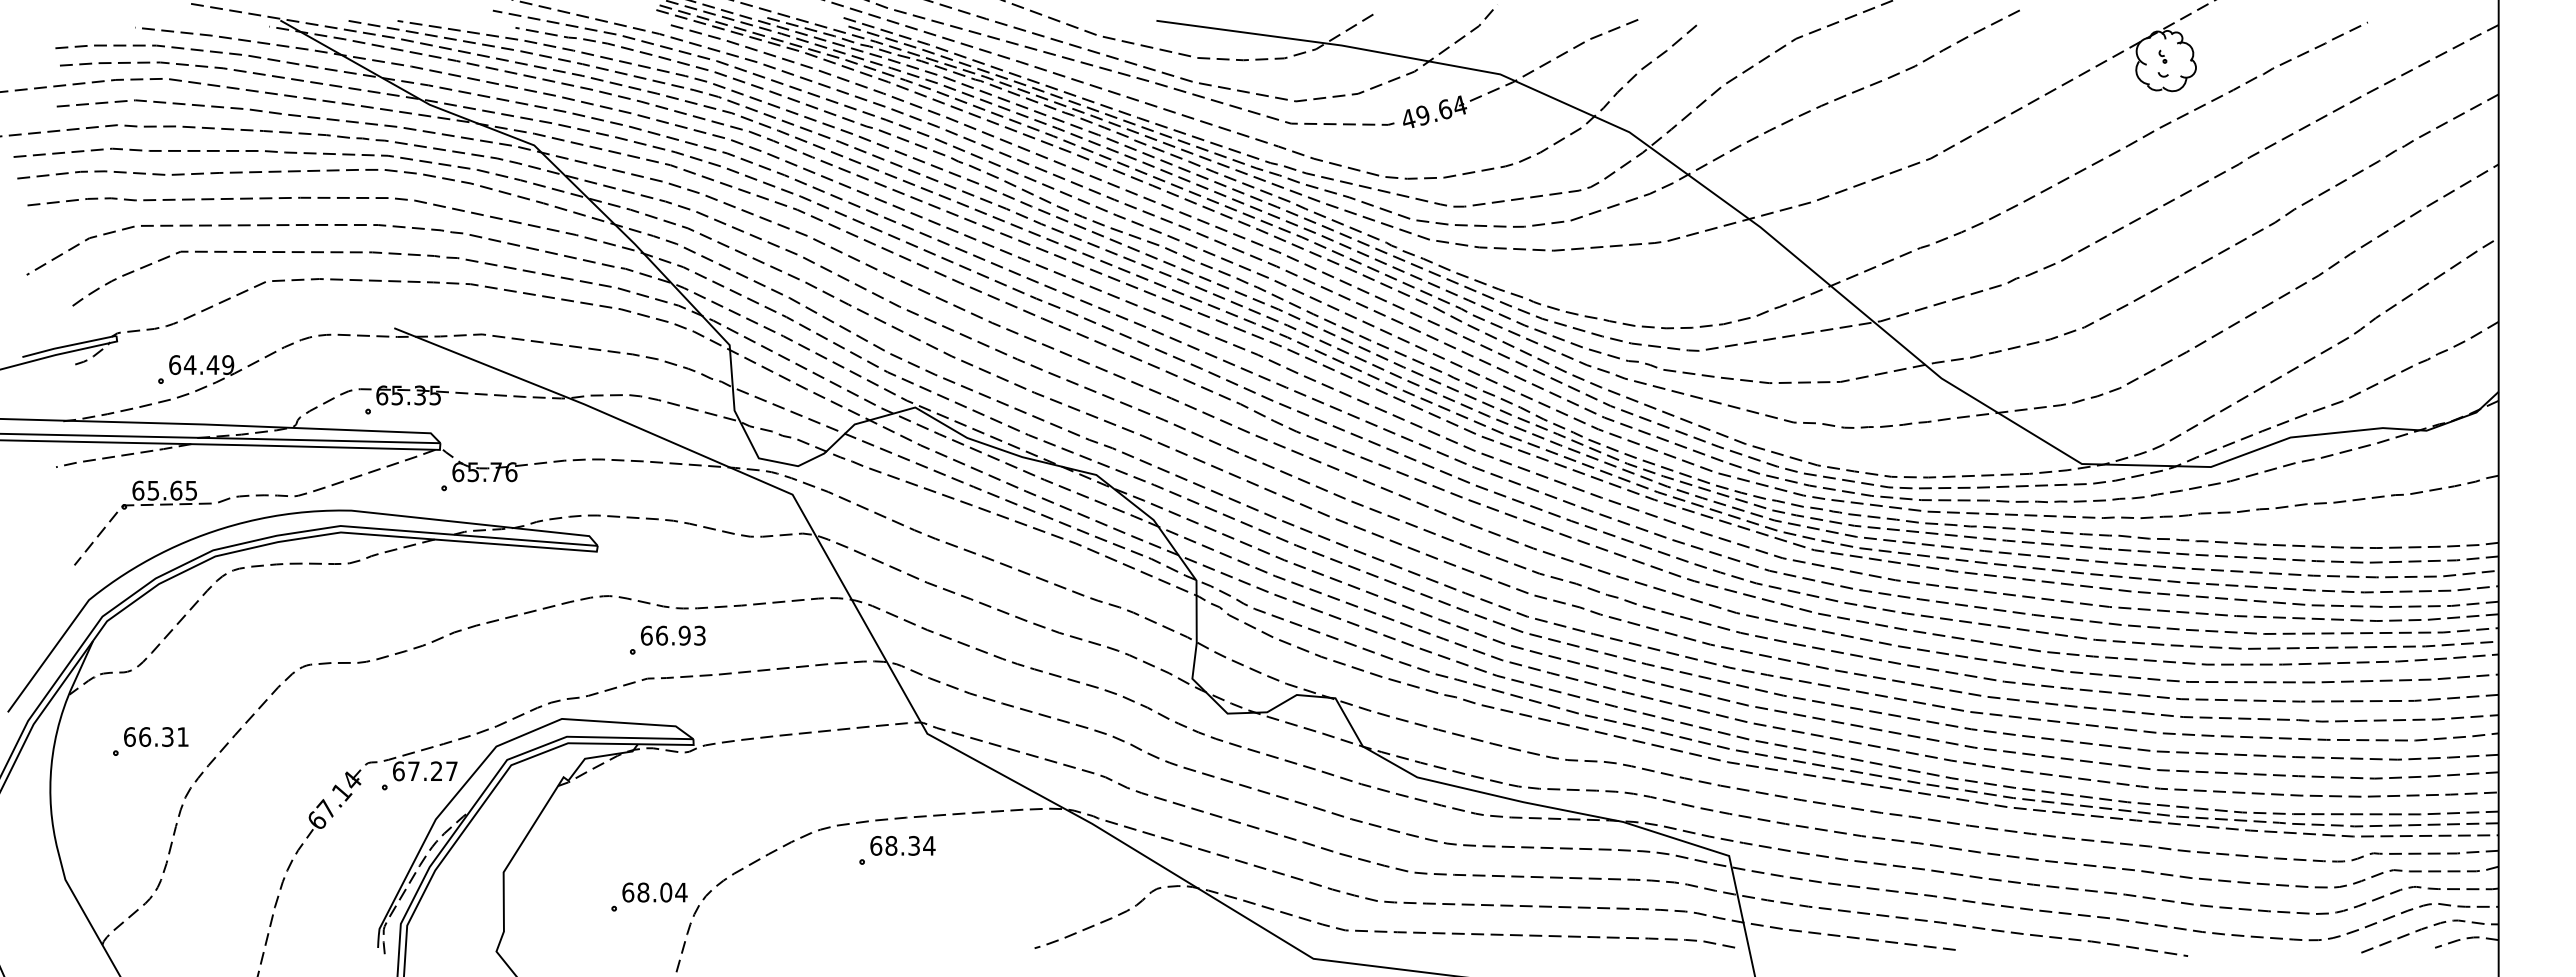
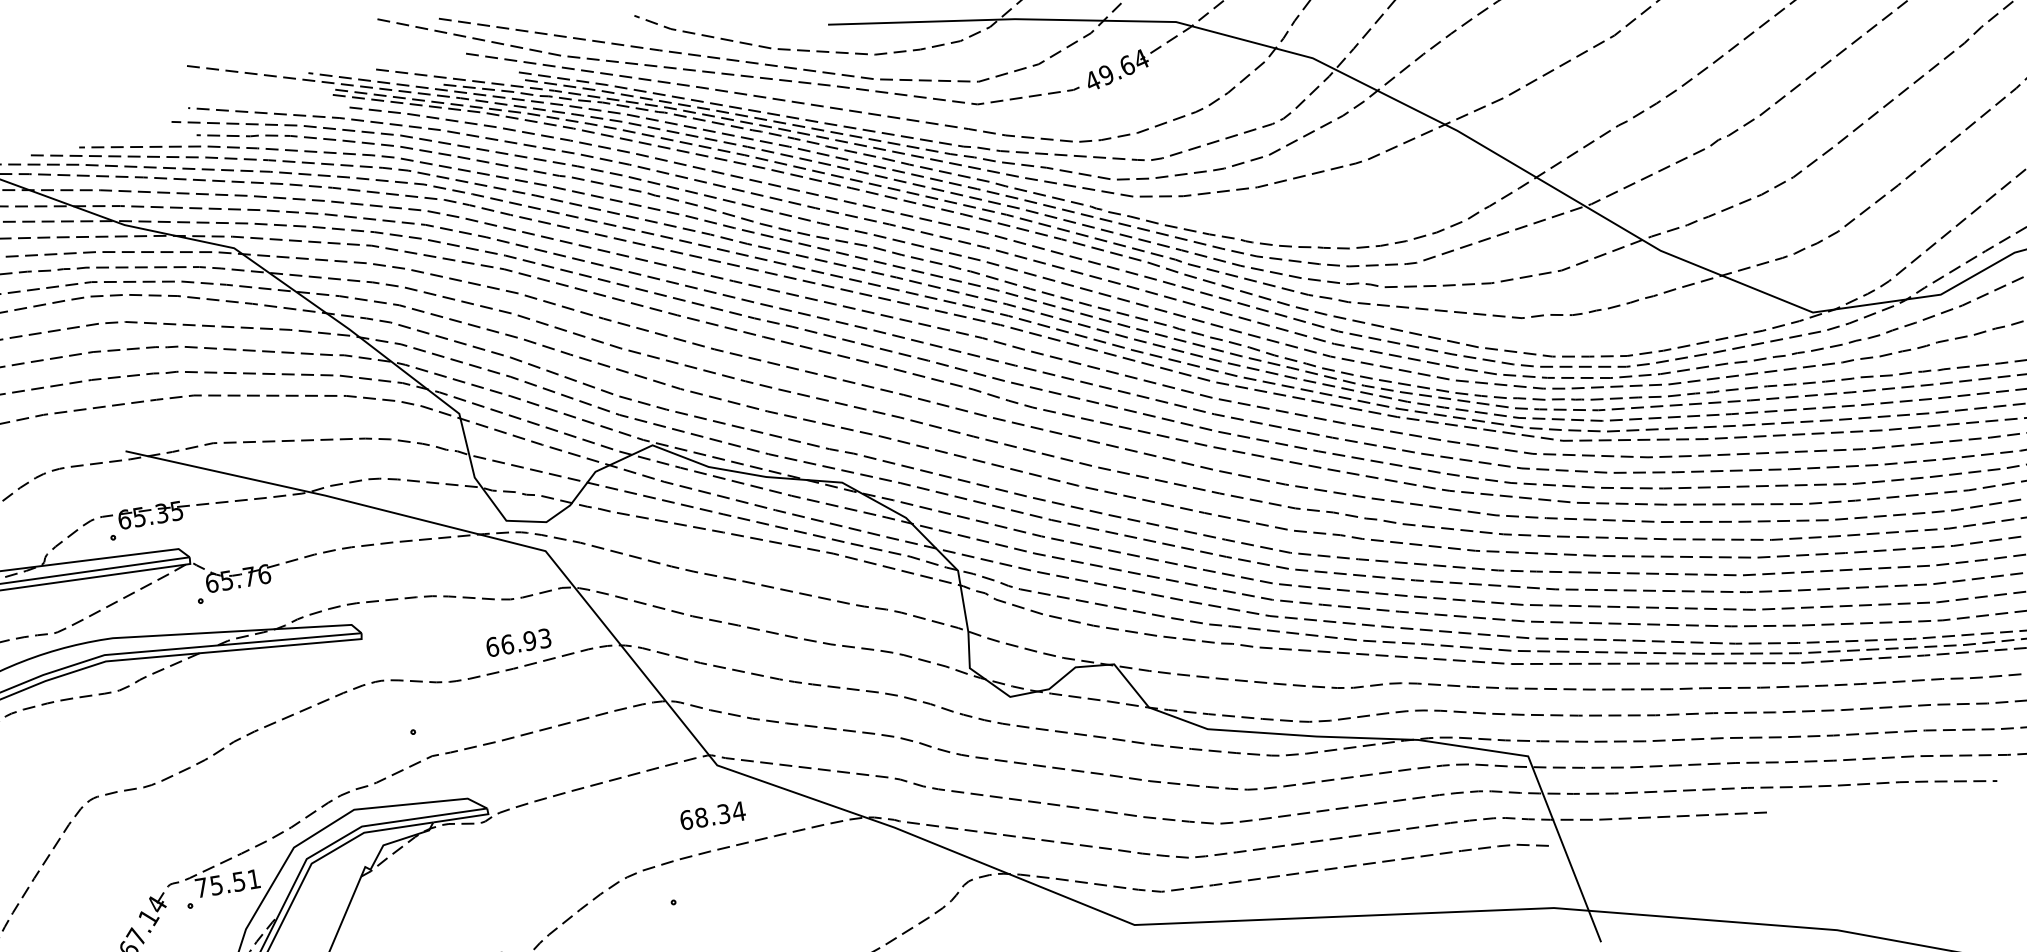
text: (673, 635) -> (518, 642), moved
text: (425, 771) -> (228, 883), 67.27 -> 75.51
text: (902, 845) -> (712, 815), moved

